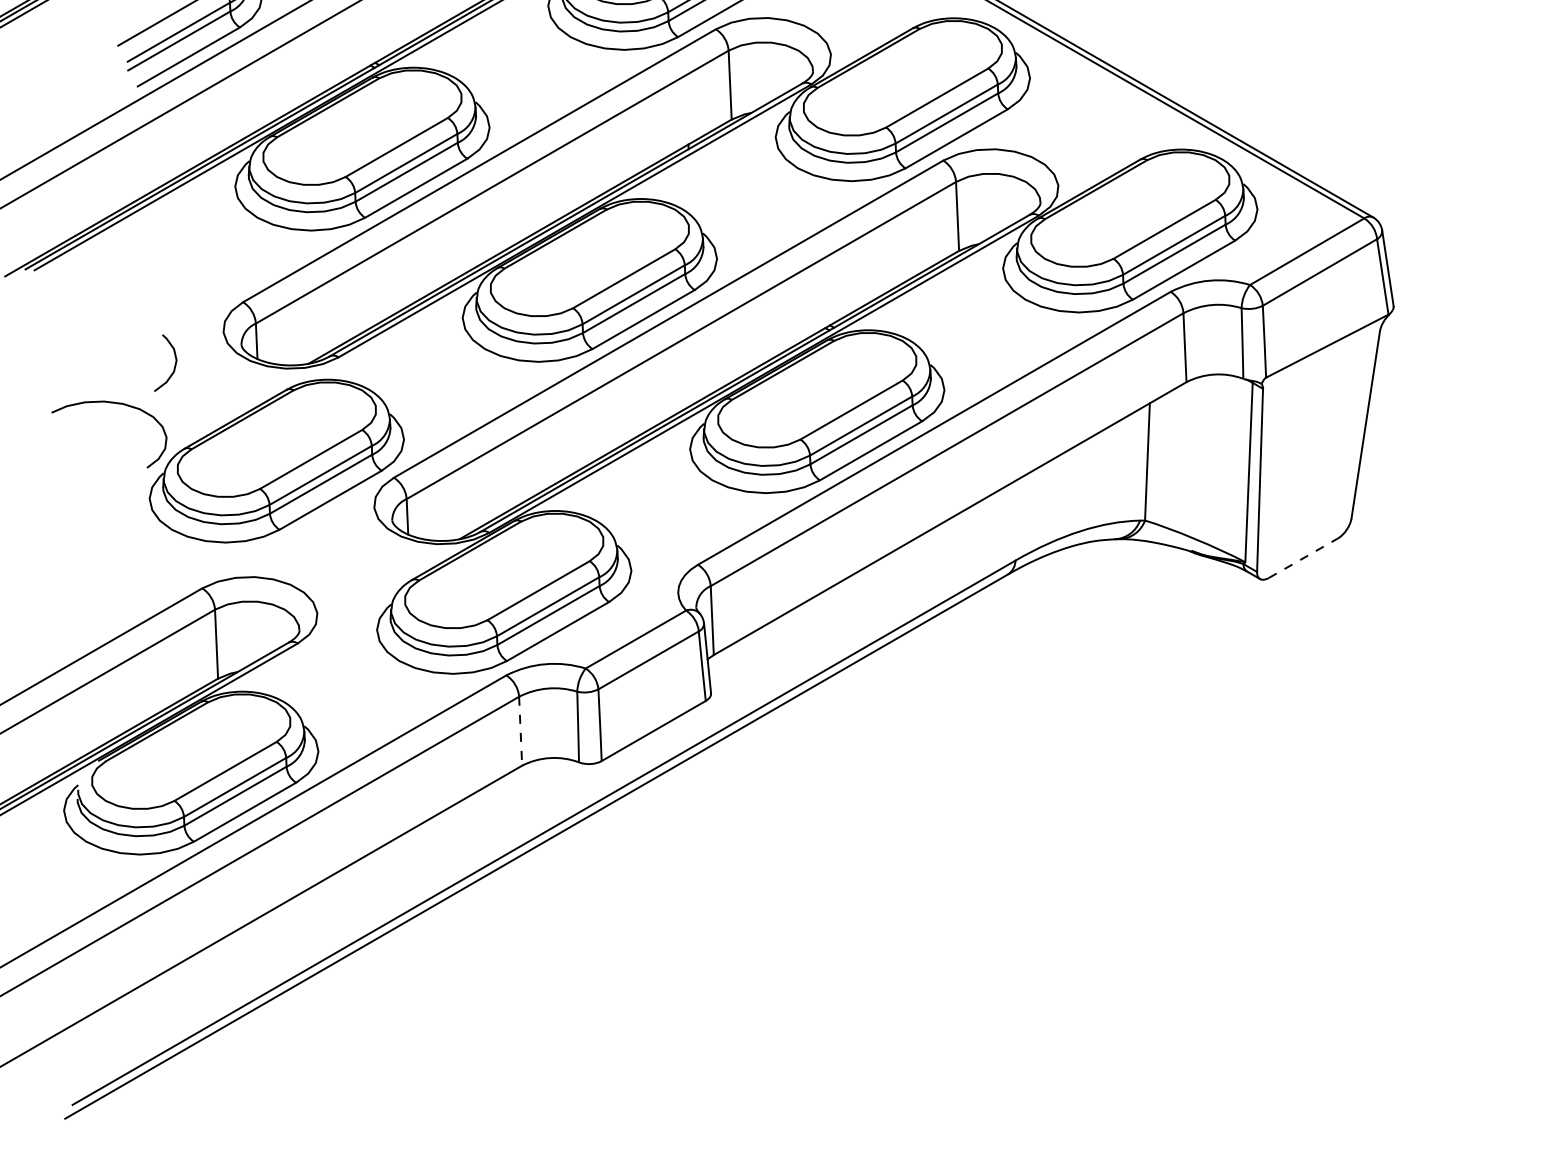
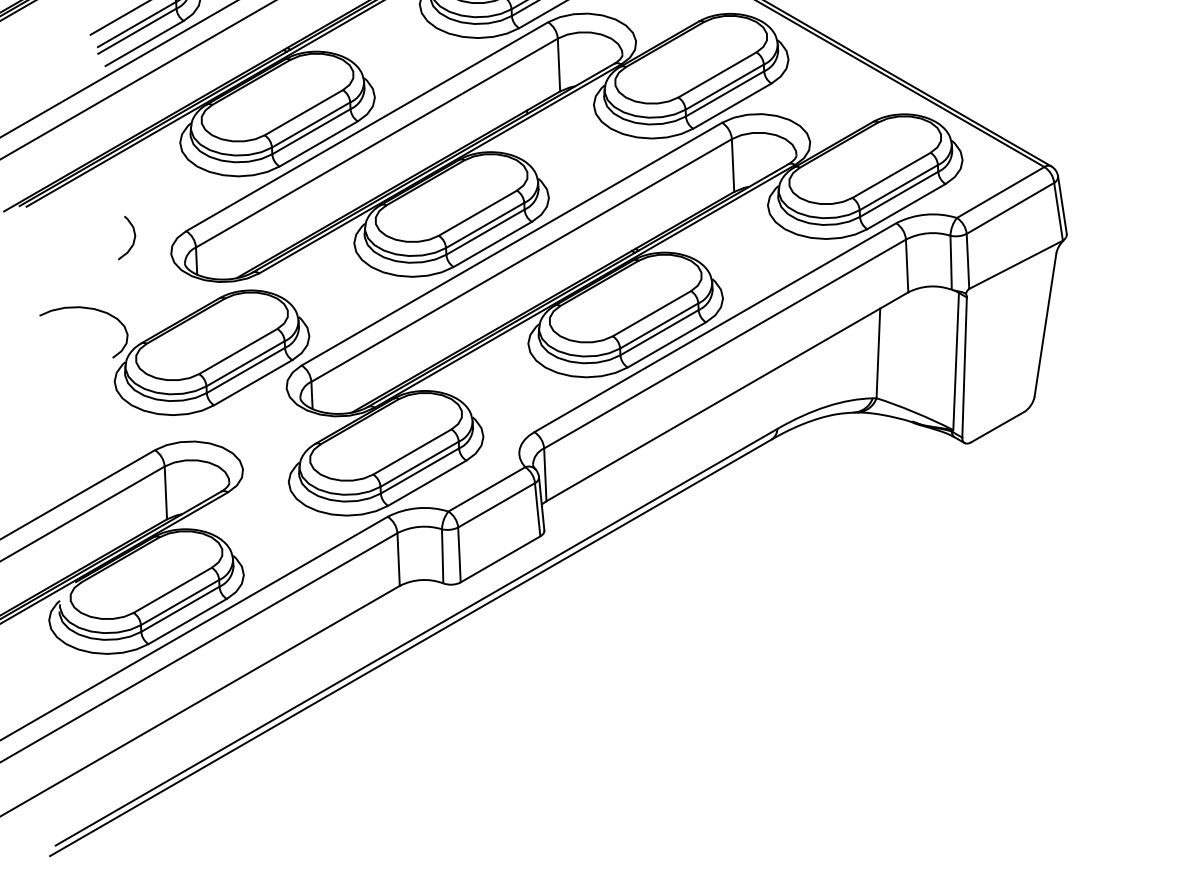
curve: (174, 364) -> (133, 239), moved
line: (1303, 558) -> (997, 427), dashed -> solid
line: (520, 731) -> (398, 559), dashed -> solid

